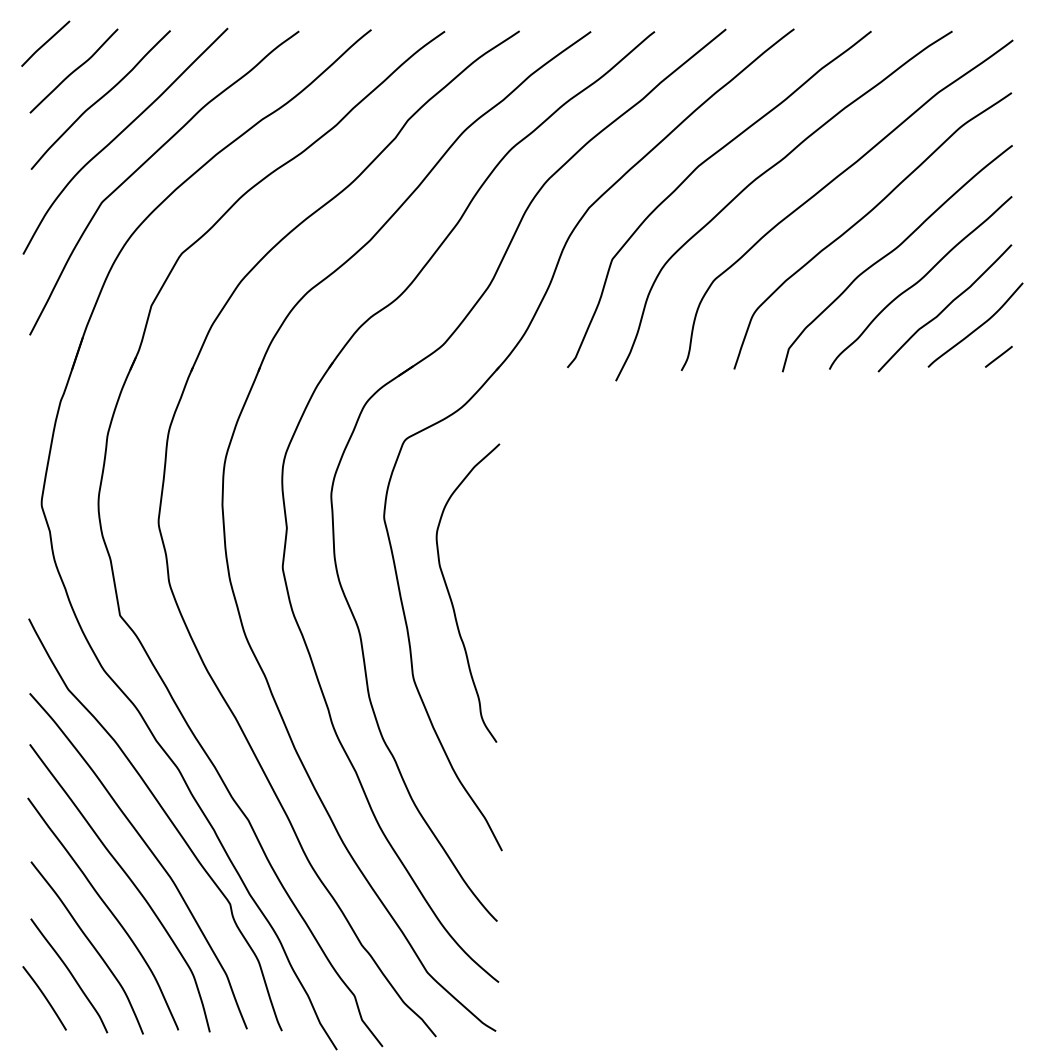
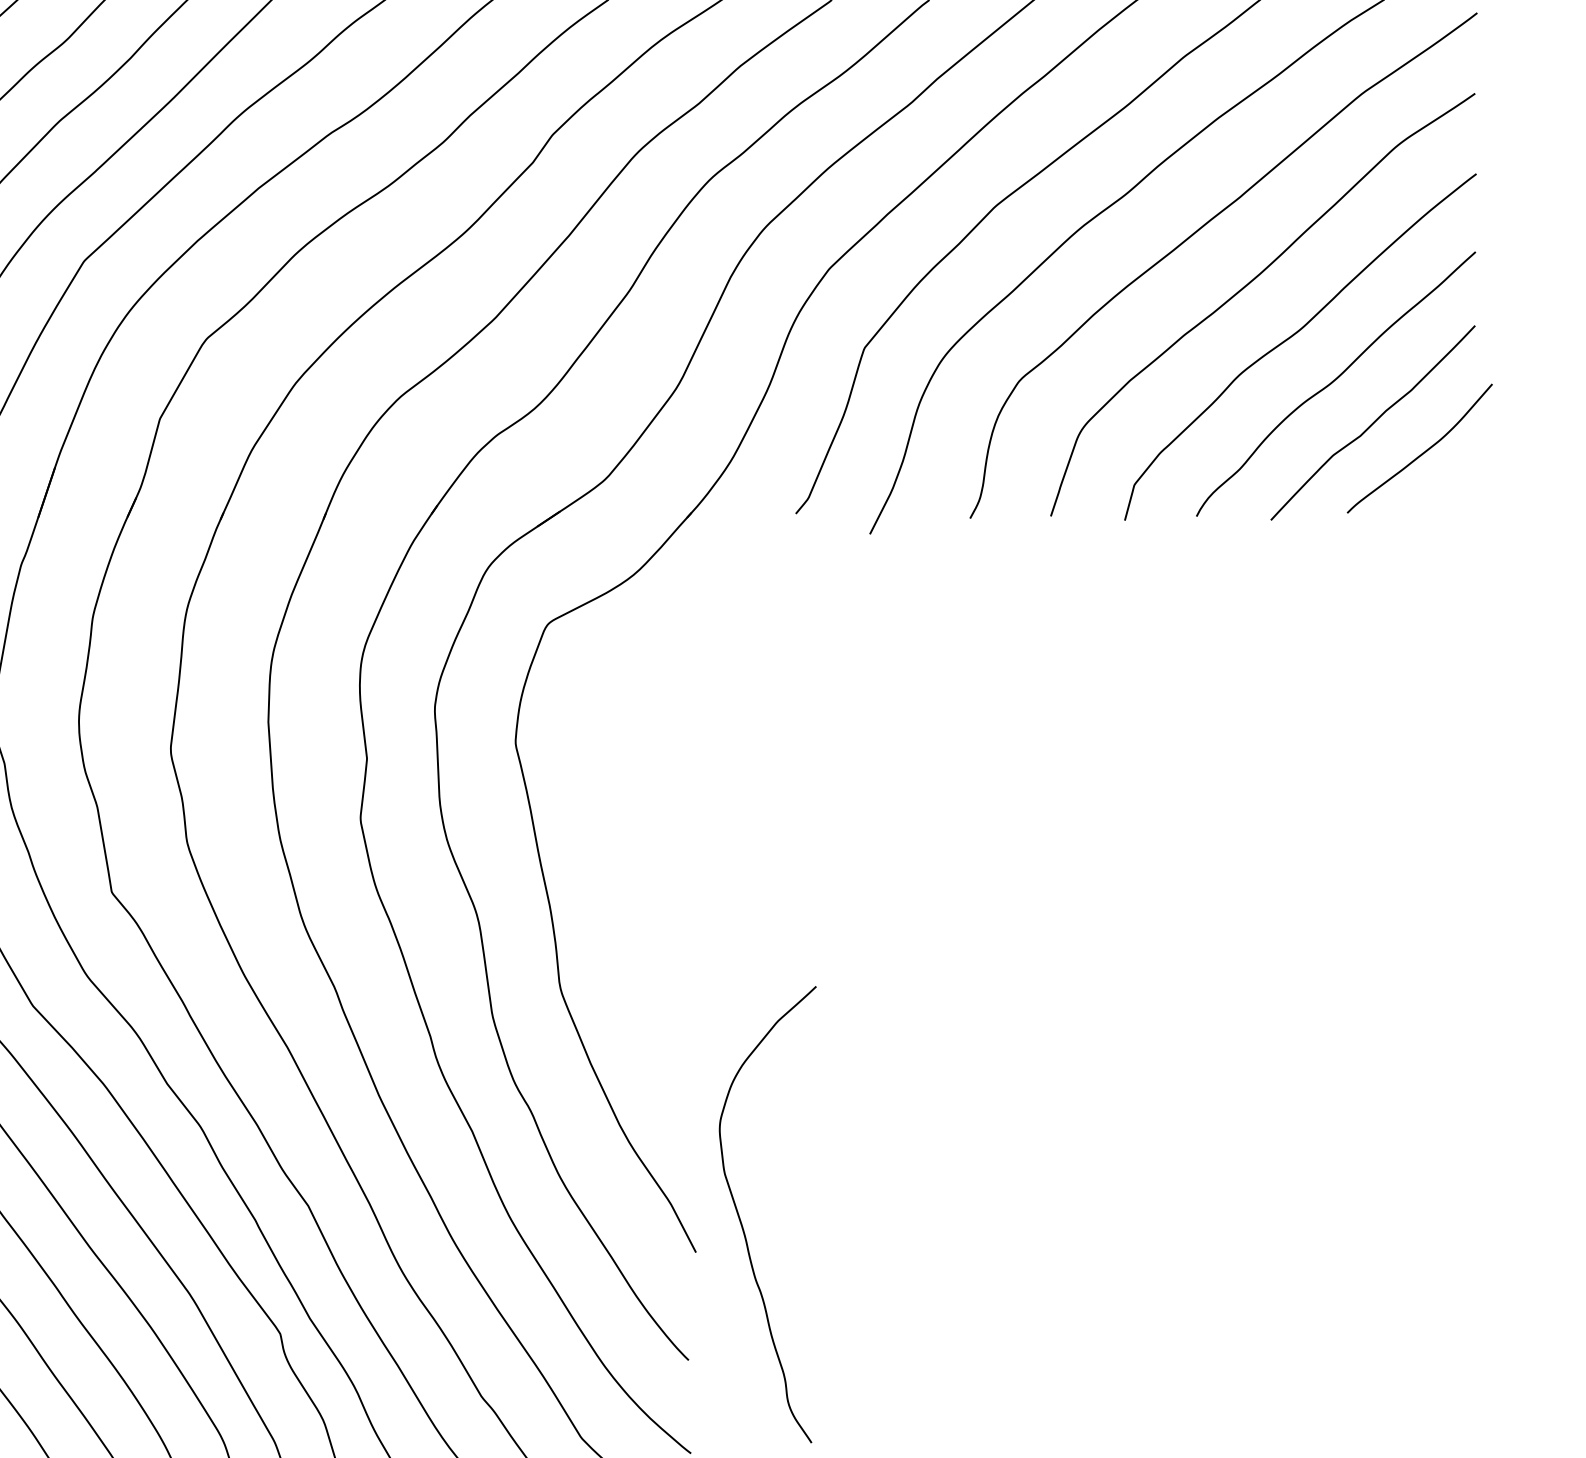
line: (998, 356) -> (1454, 496), removed
curve: (451, 597) -> (742, 1221), moved

